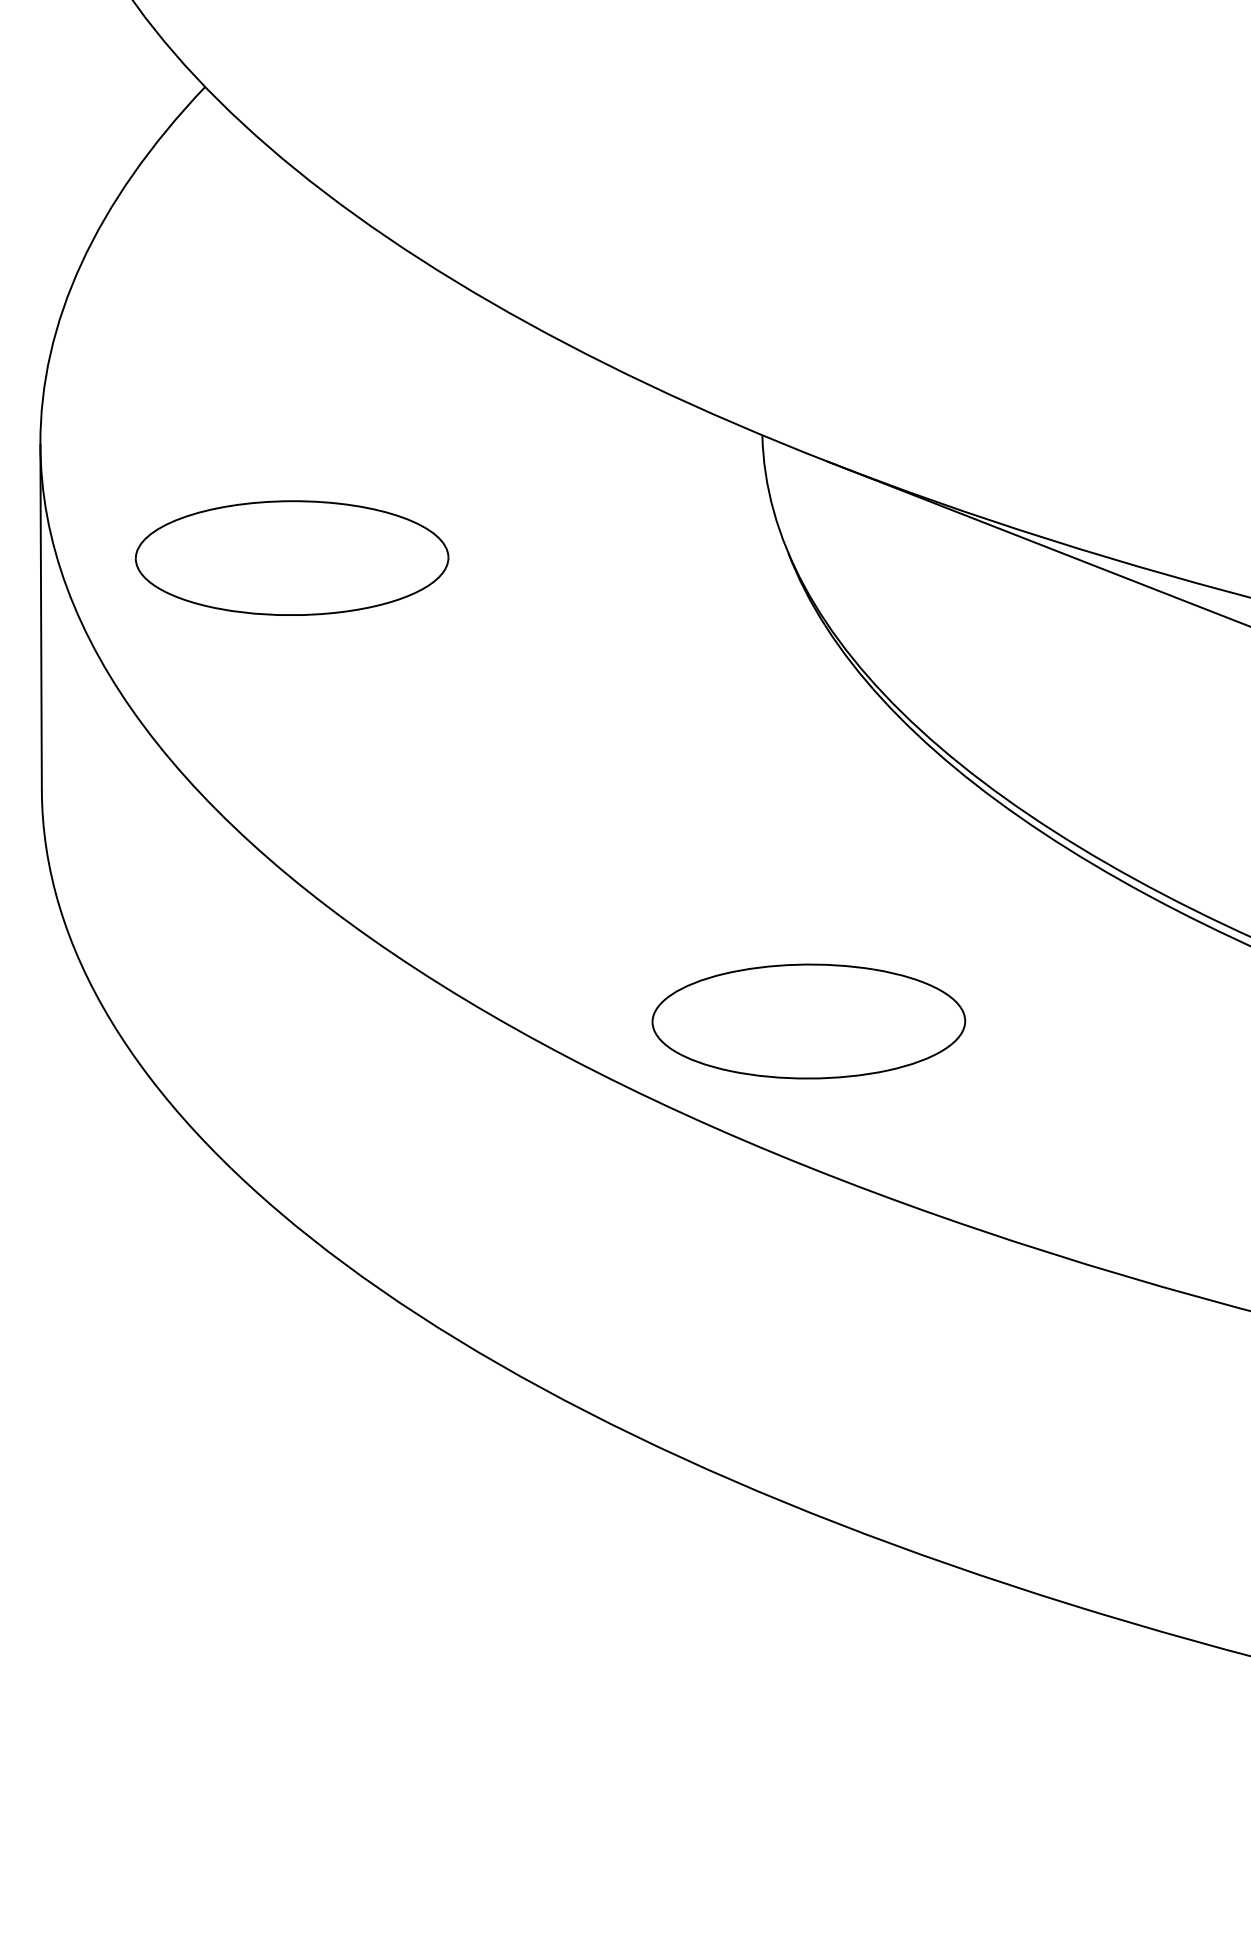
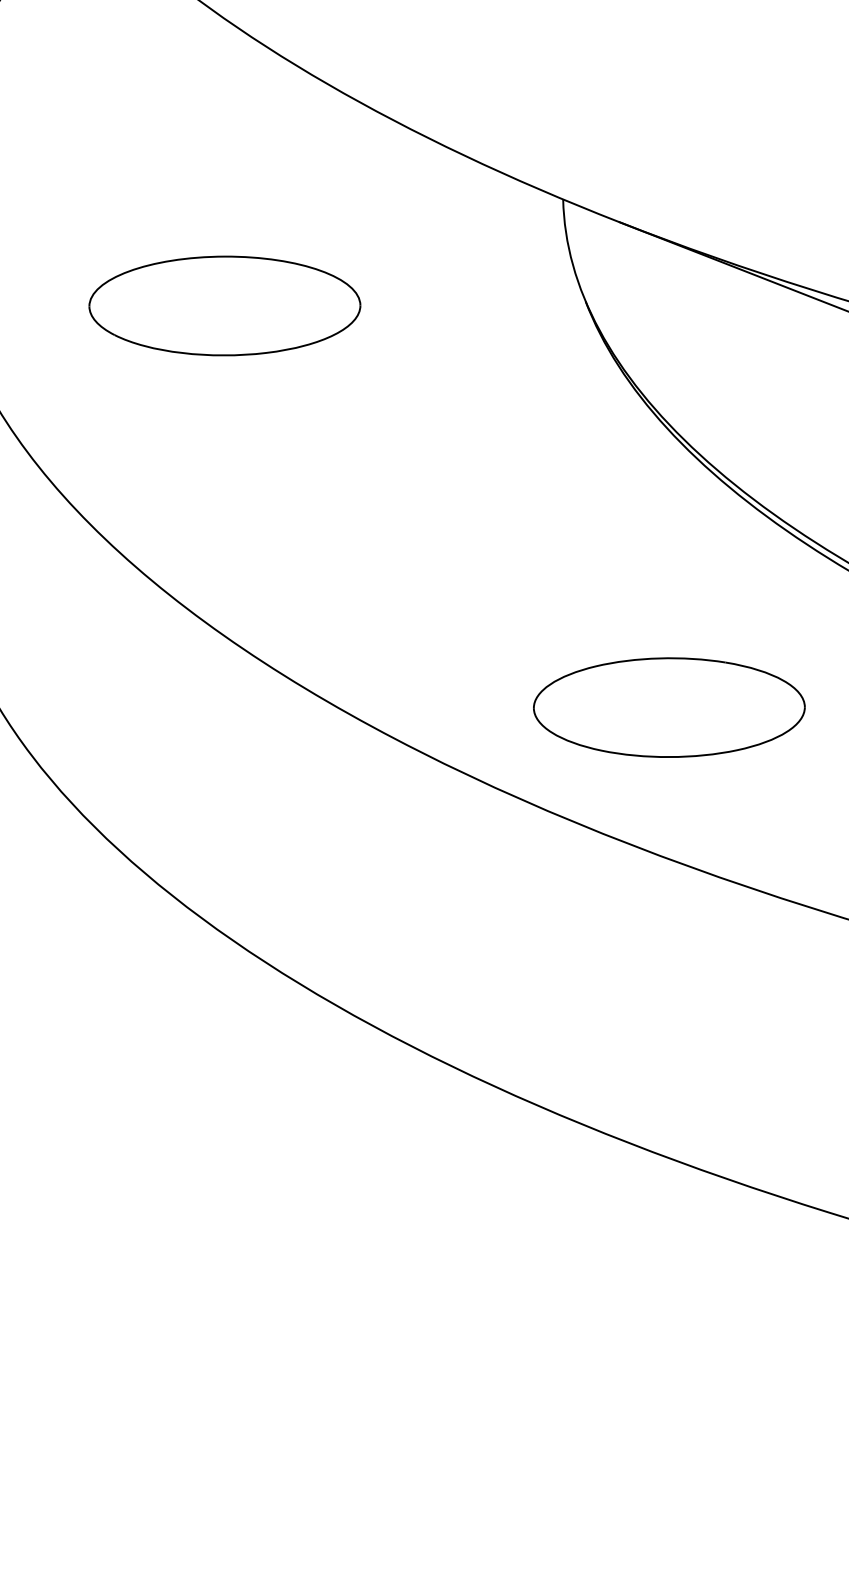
part: (291, 557) -> (224, 305), moved
part: (808, 1021) -> (669, 707), moved

